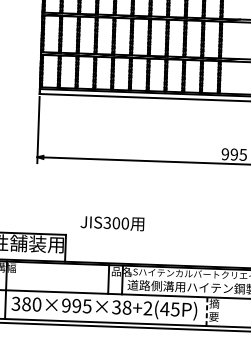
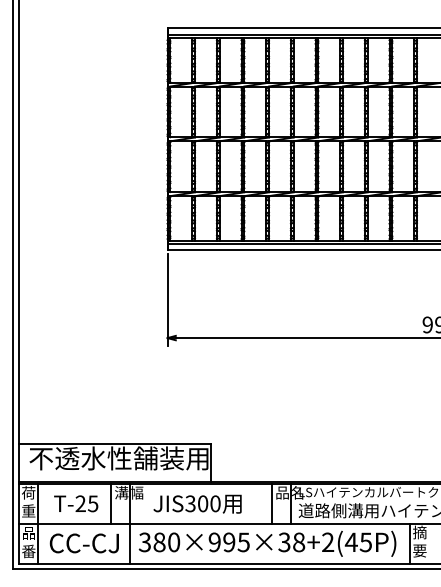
text: (112, 222) -> (197, 503), moved
line: (206, 311) -> (409, 543), dashed -> solid

